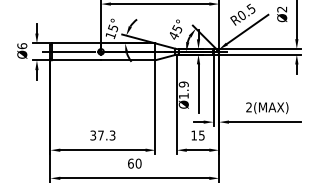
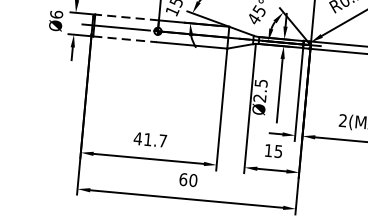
line: (76, 43) -> (127, 17), solid -> dashed
line: (76, 60) -> (125, 39), solid -> dashed
text: (183, 89) -> (260, 89), Ø1.9 -> Ø2.5
text: (102, 135) -> (149, 139), 37.3 -> 41.7

